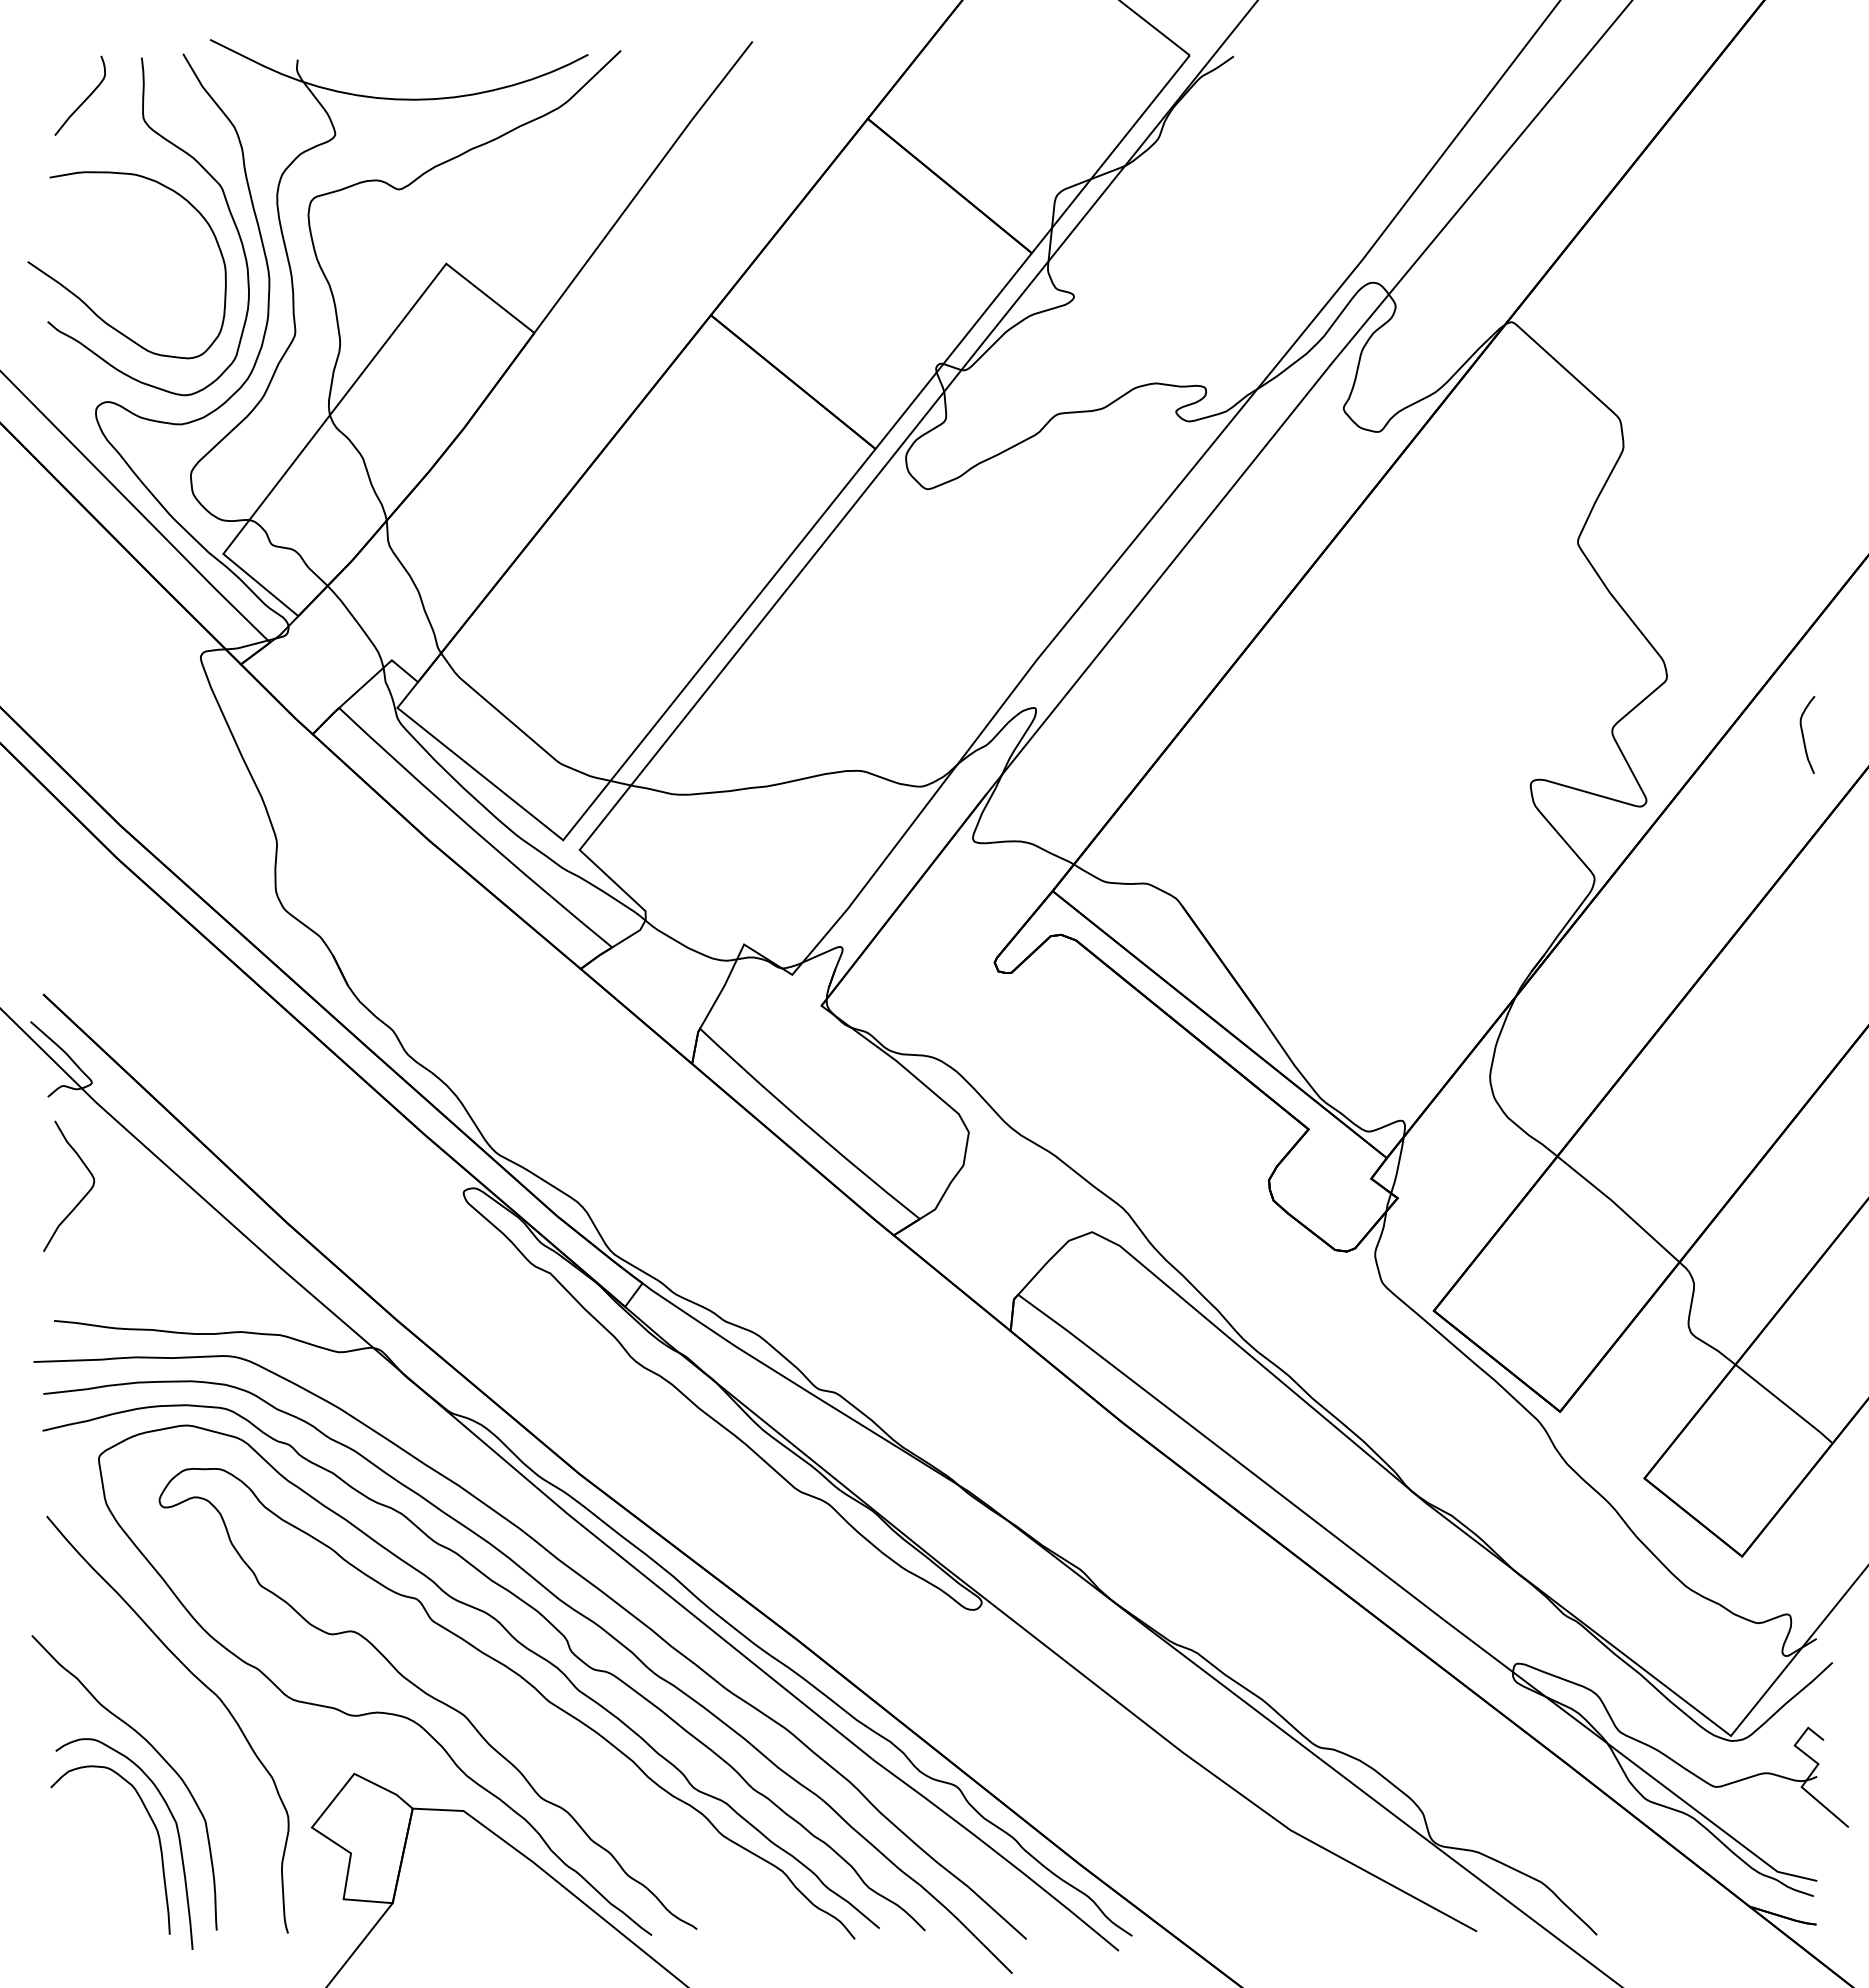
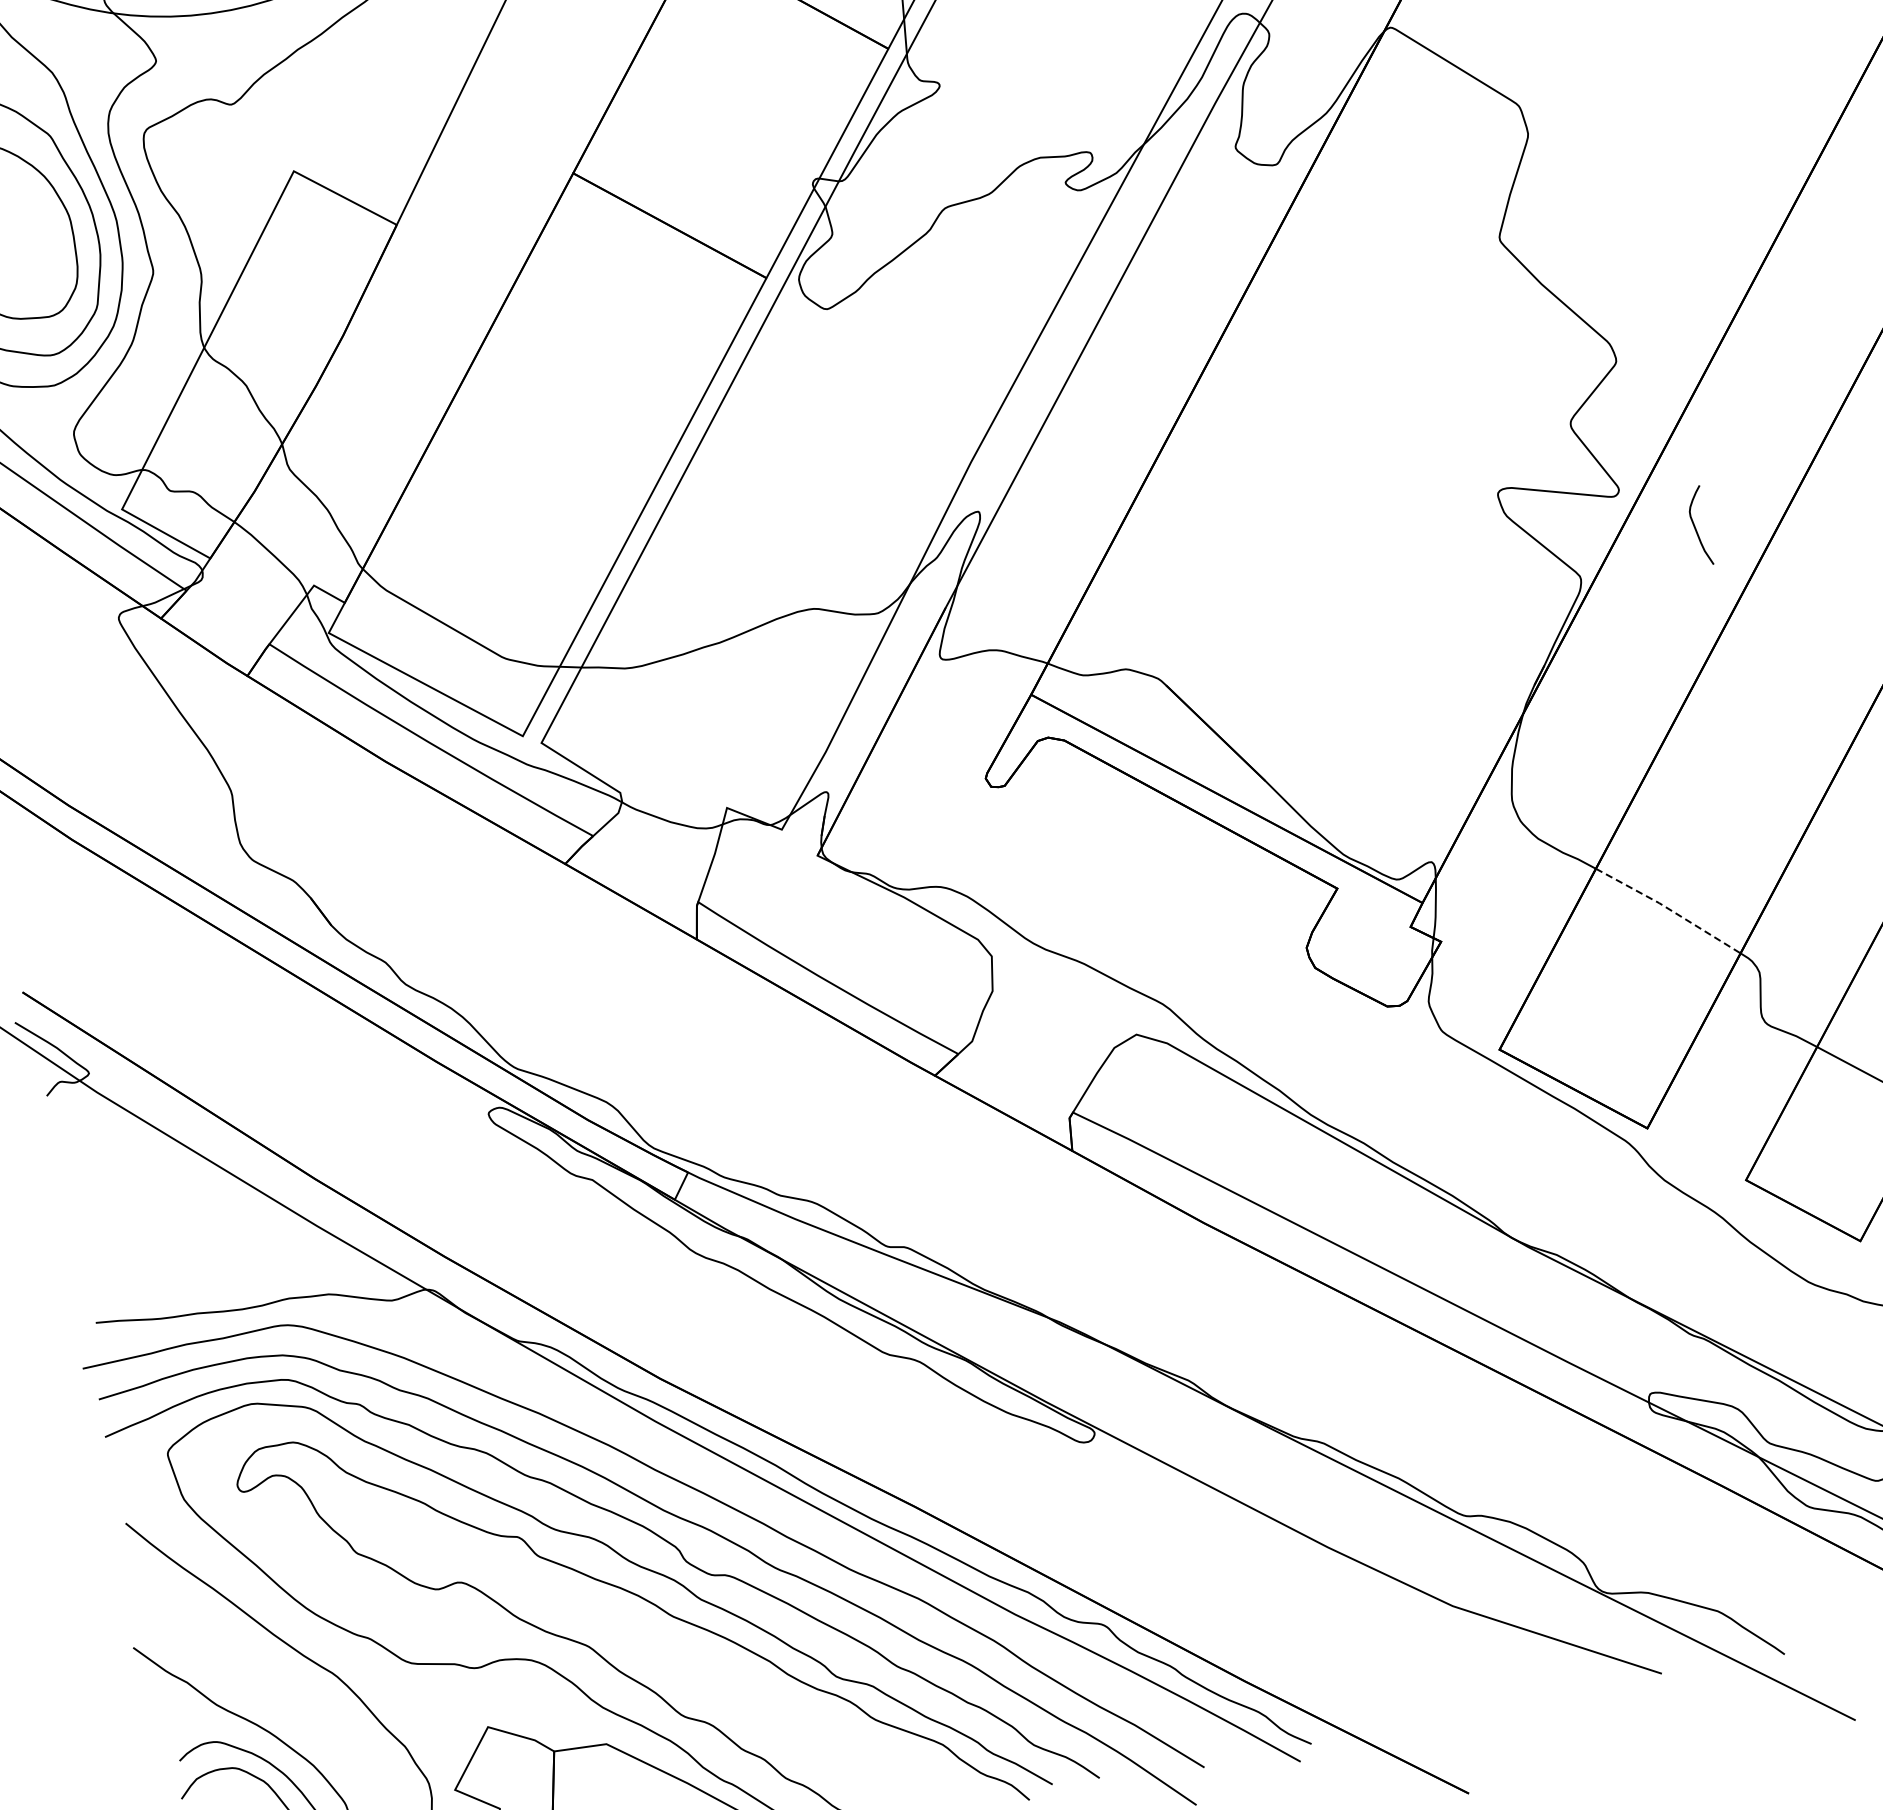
curve: (1803, 734) -> (1695, 526), moved
curve: (82, 1197) -> (101, 1191), removed
line: (1619, 1207) -> (1668, 908), solid -> dashed

